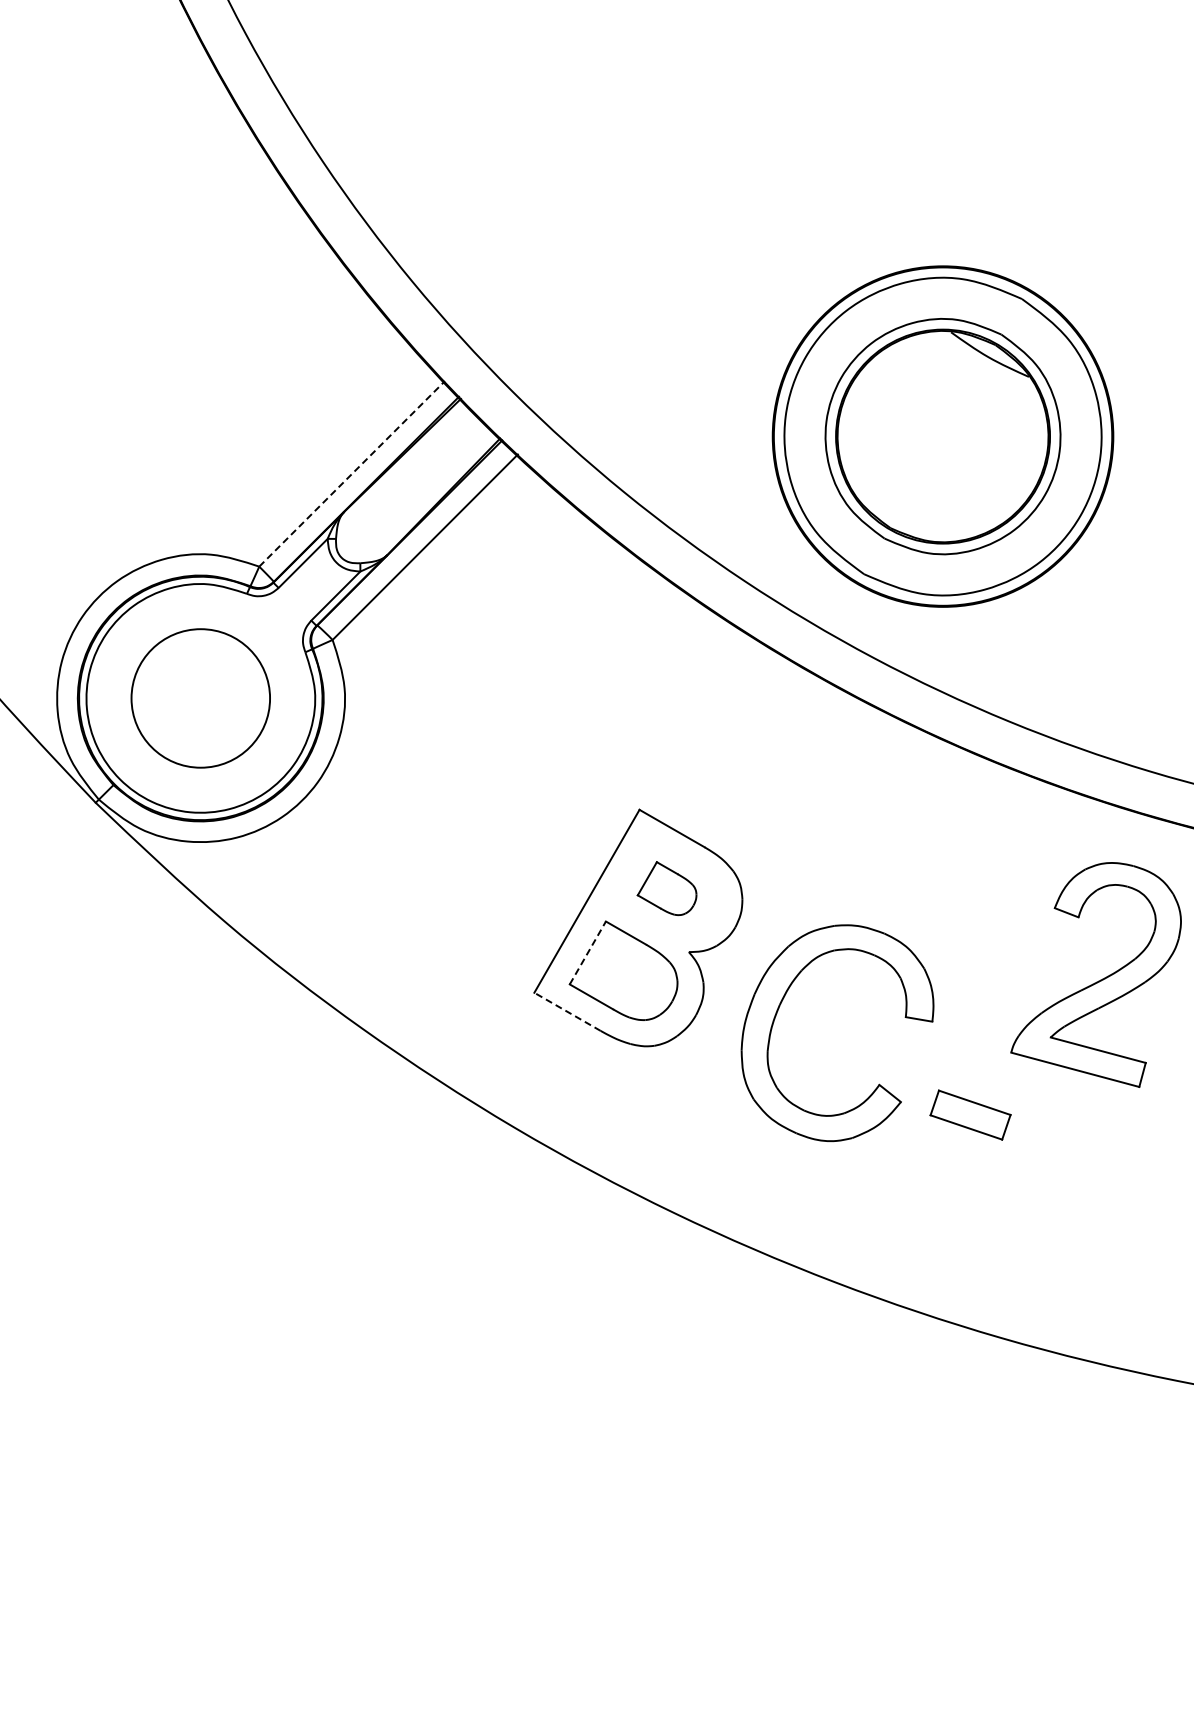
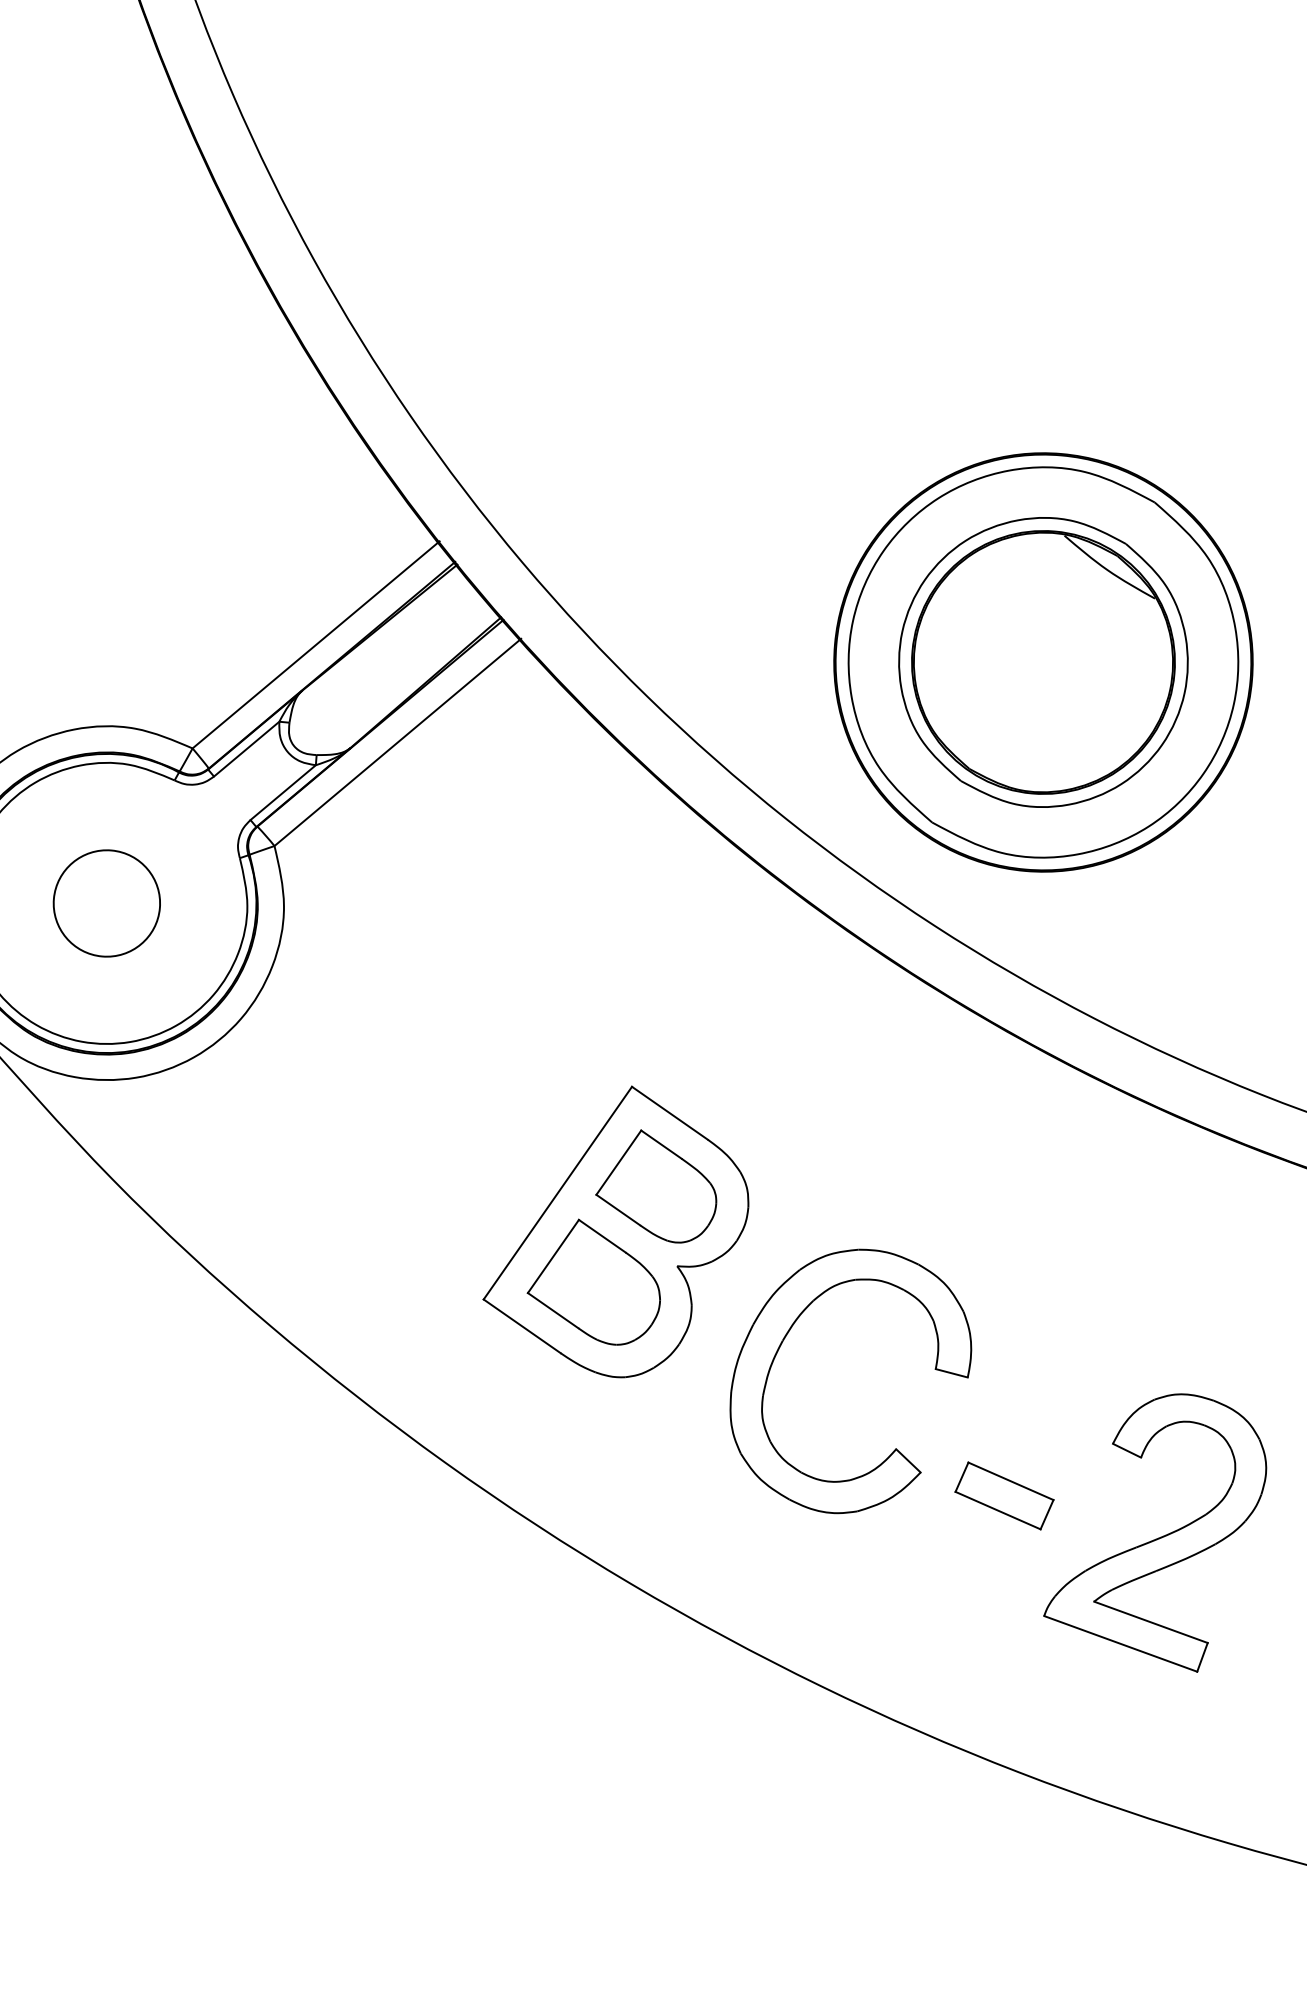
line: (352, 473) -> (316, 644), dashed -> solid
circle: (200, 698) -> (106, 903), size x0.62
part: (666, 888) -> (656, 1185), size x1.67
line: (588, 952) -> (554, 1255), dashed -> solid
part: (1098, 980) -> (1158, 1537), moved
line: (567, 1011) -> (522, 1325), dashed -> solid

